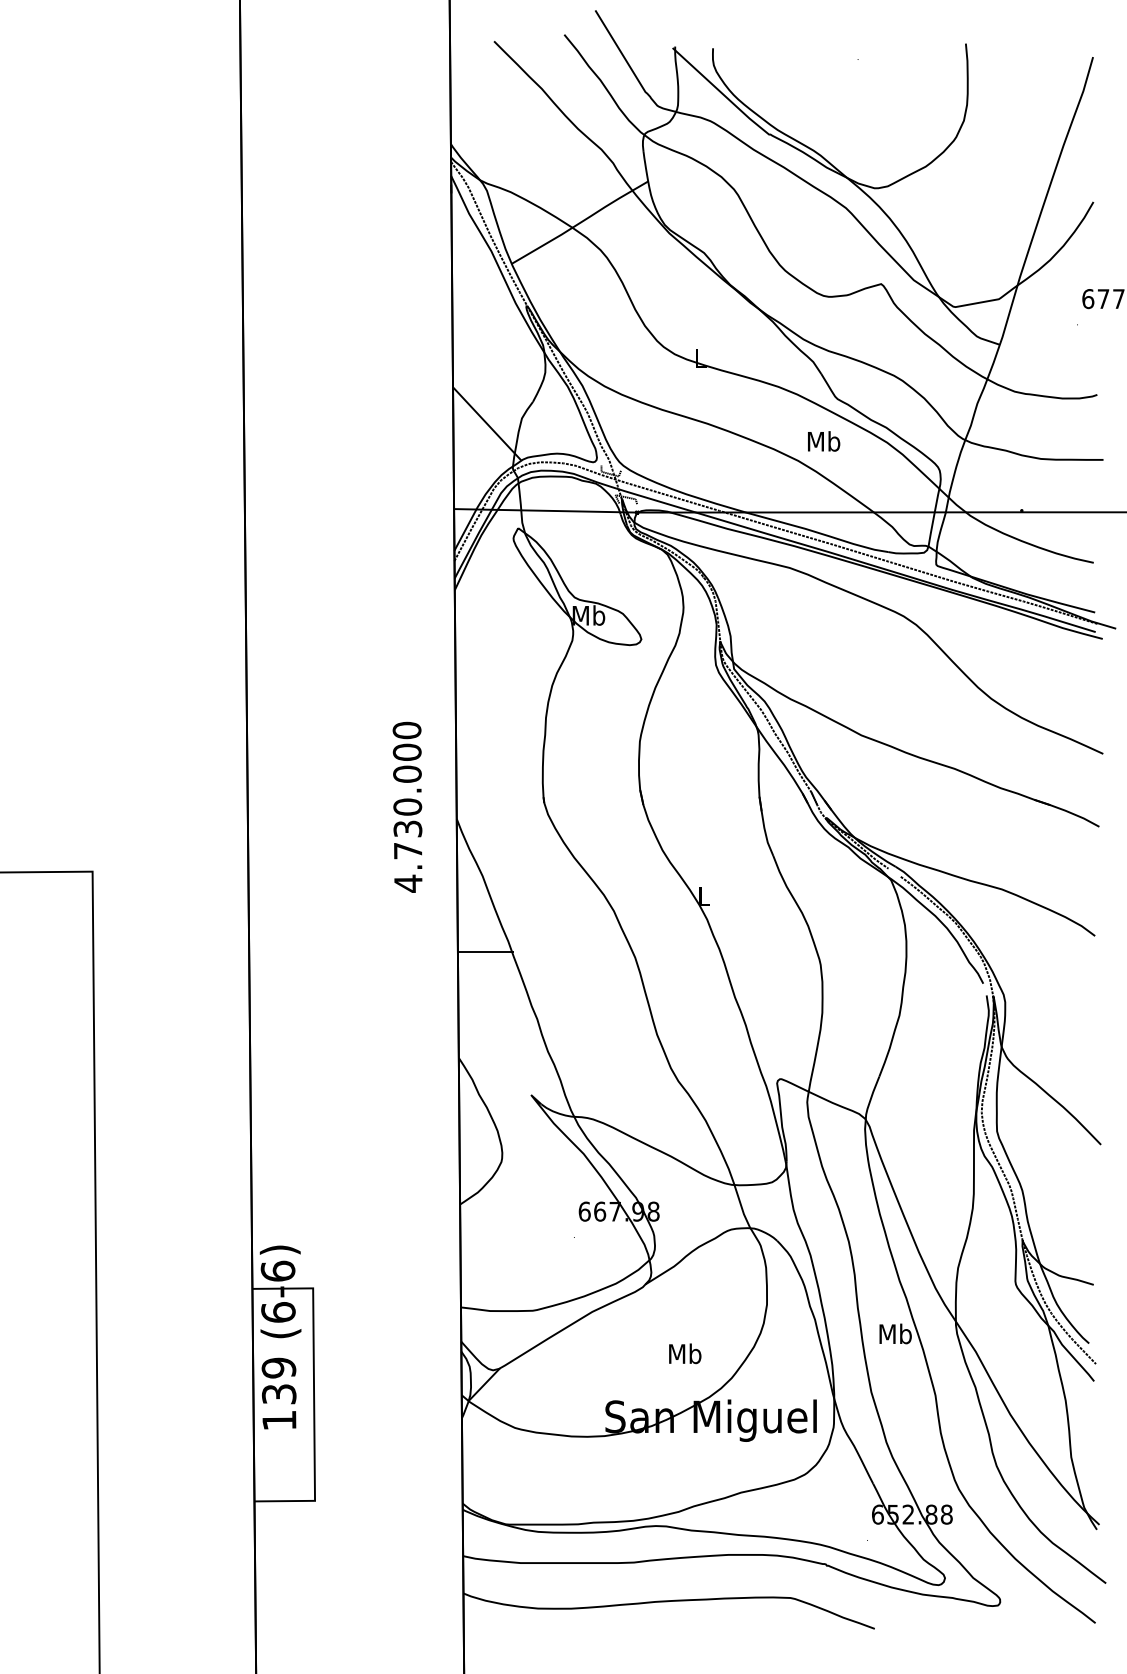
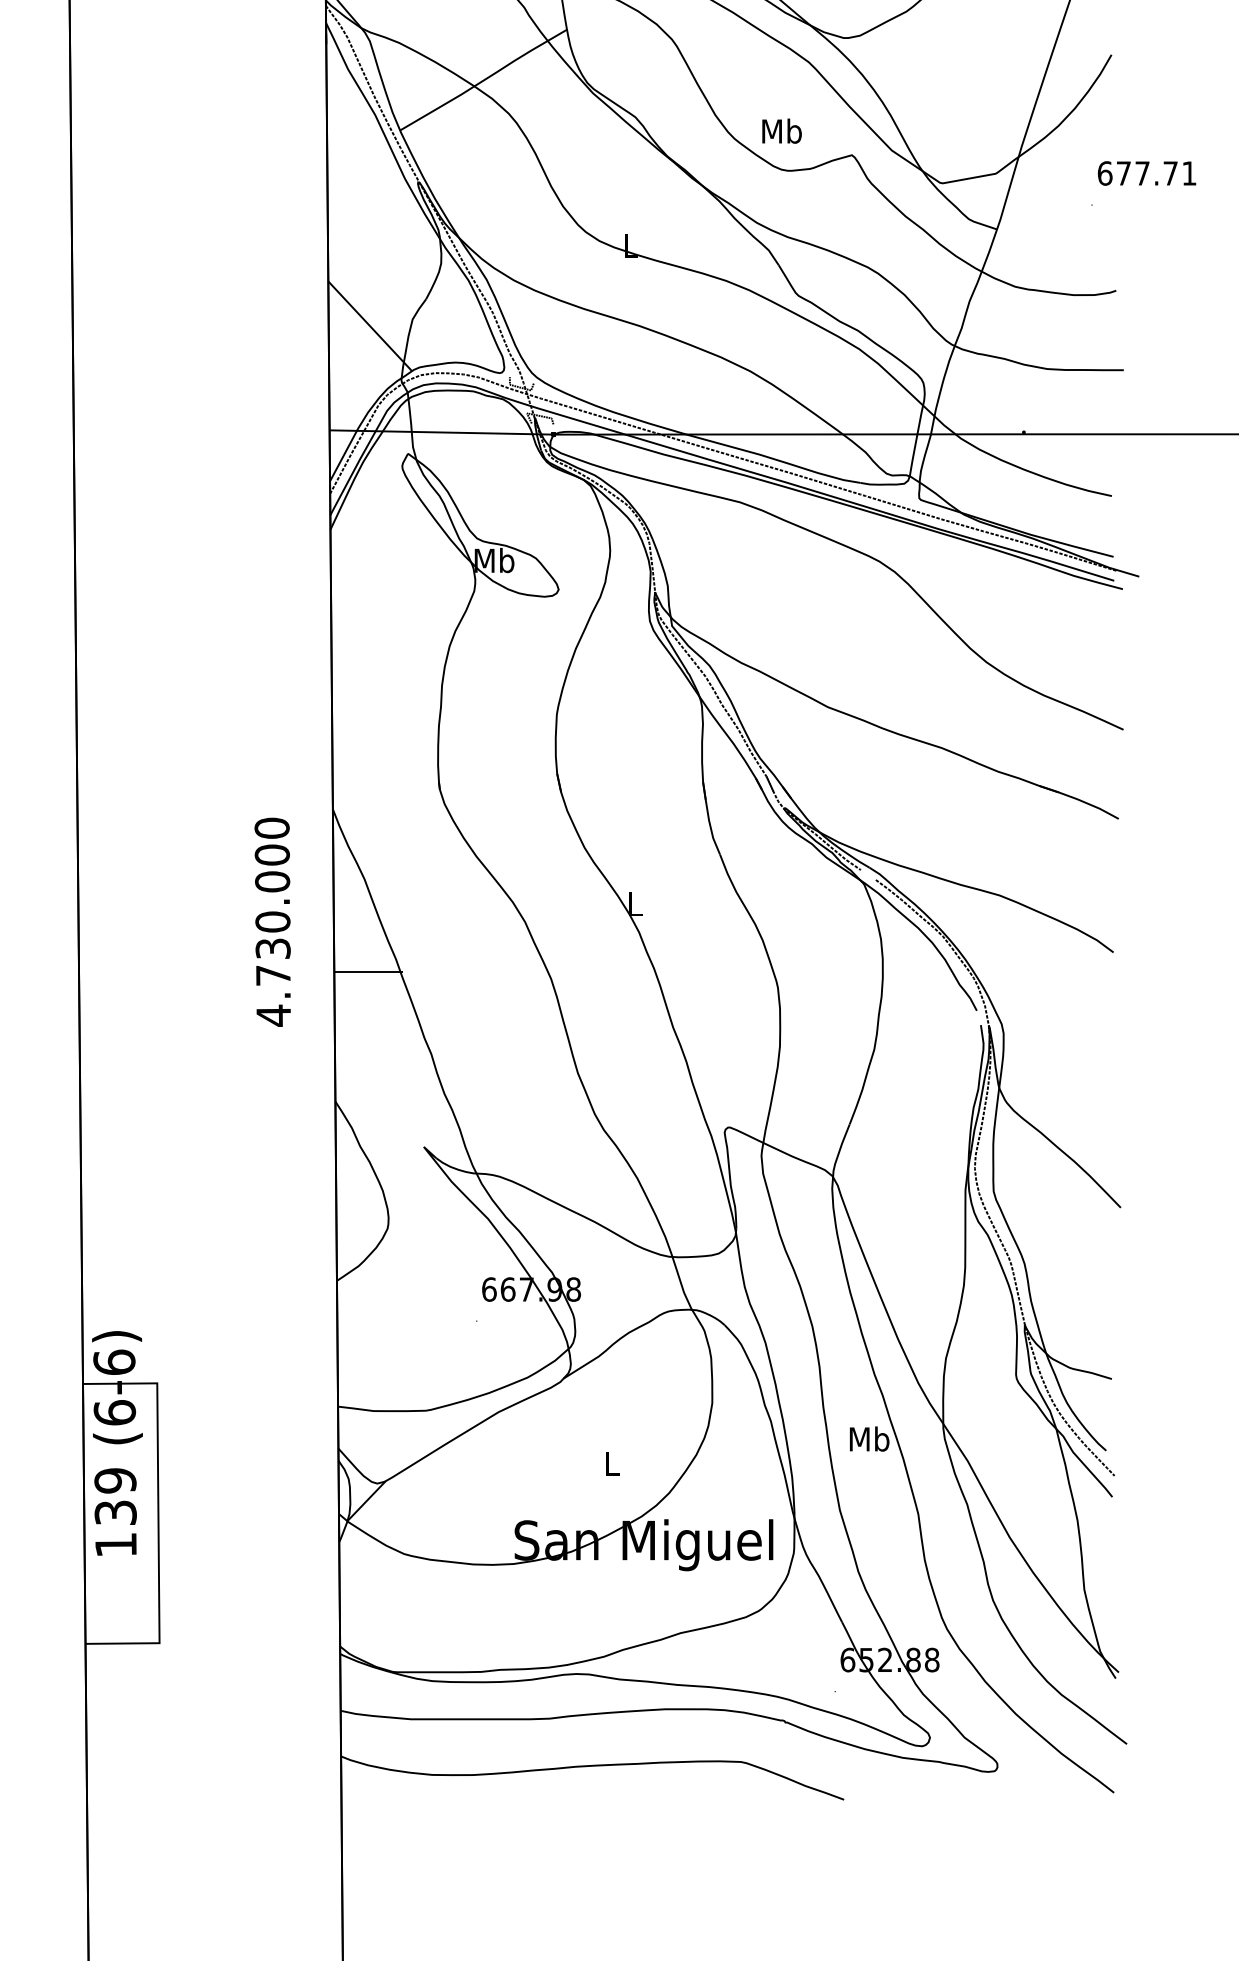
text: (824, 441) -> (782, 131), moved
text: (407, 806) -> (272, 921), moved
text: (685, 1353) -> (612, 1462), Mb -> L

